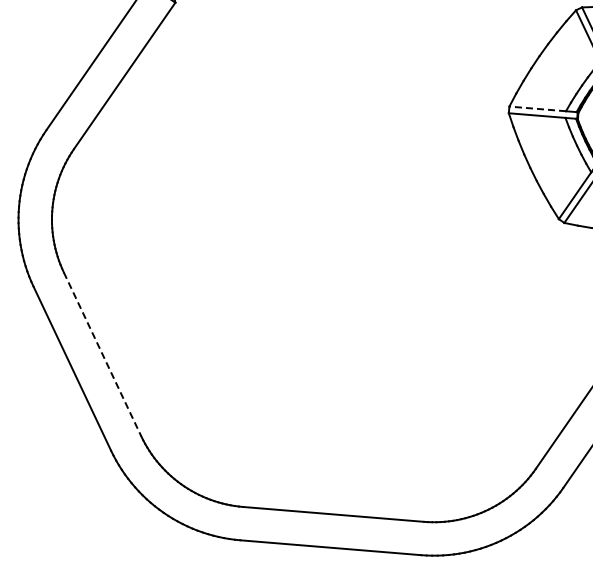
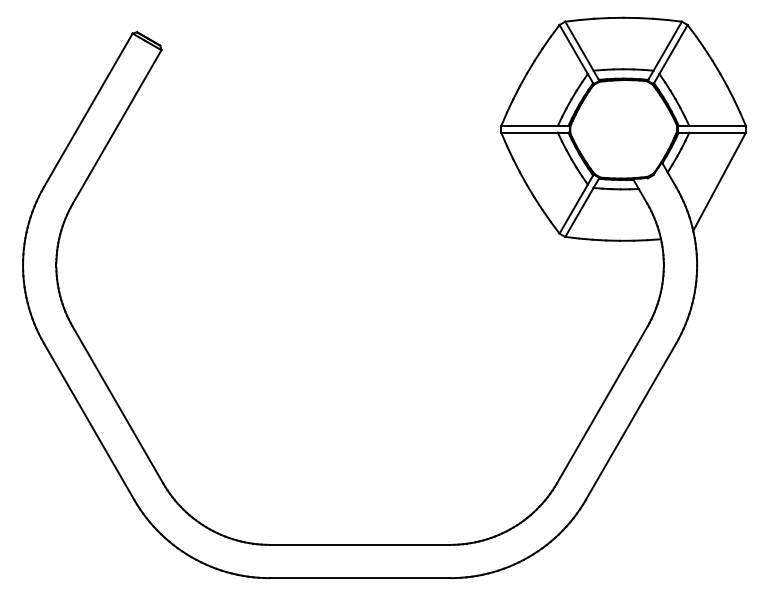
line: (537, 109) -> (529, 126), dashed -> solid
line: (103, 354) -> (118, 405), dashed -> solid

